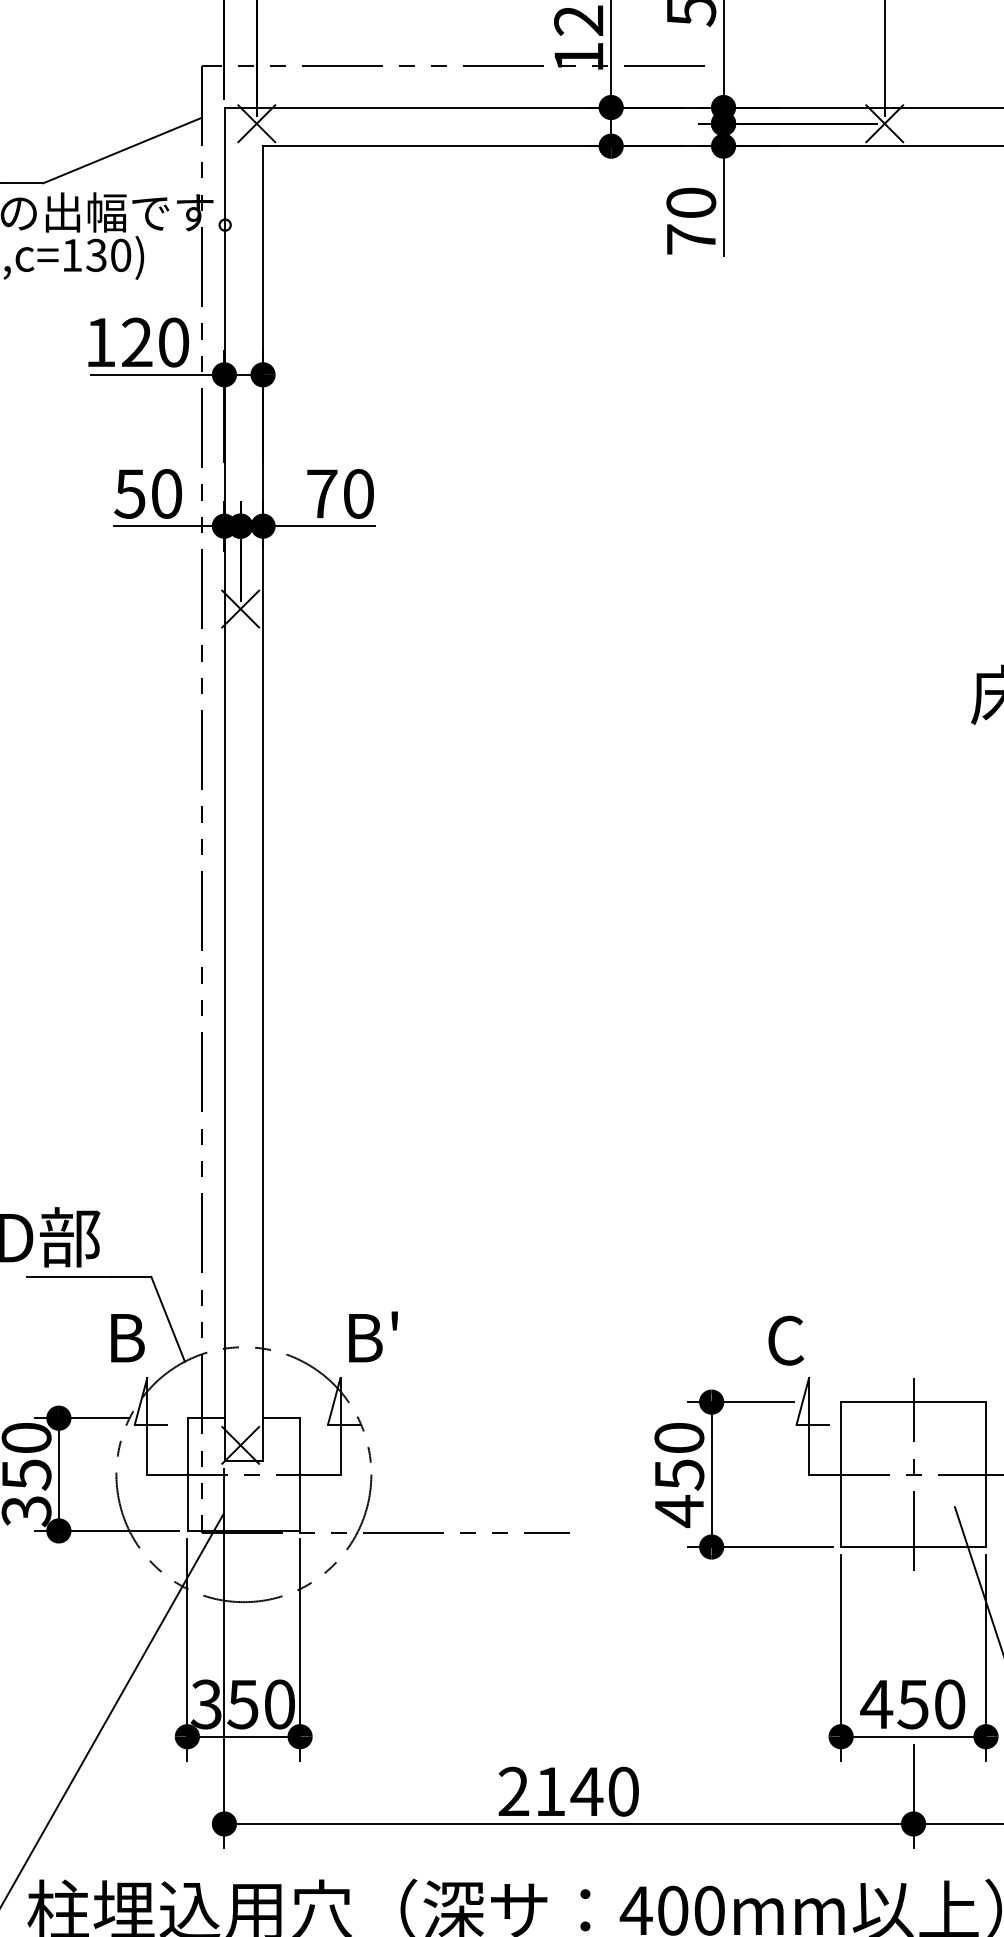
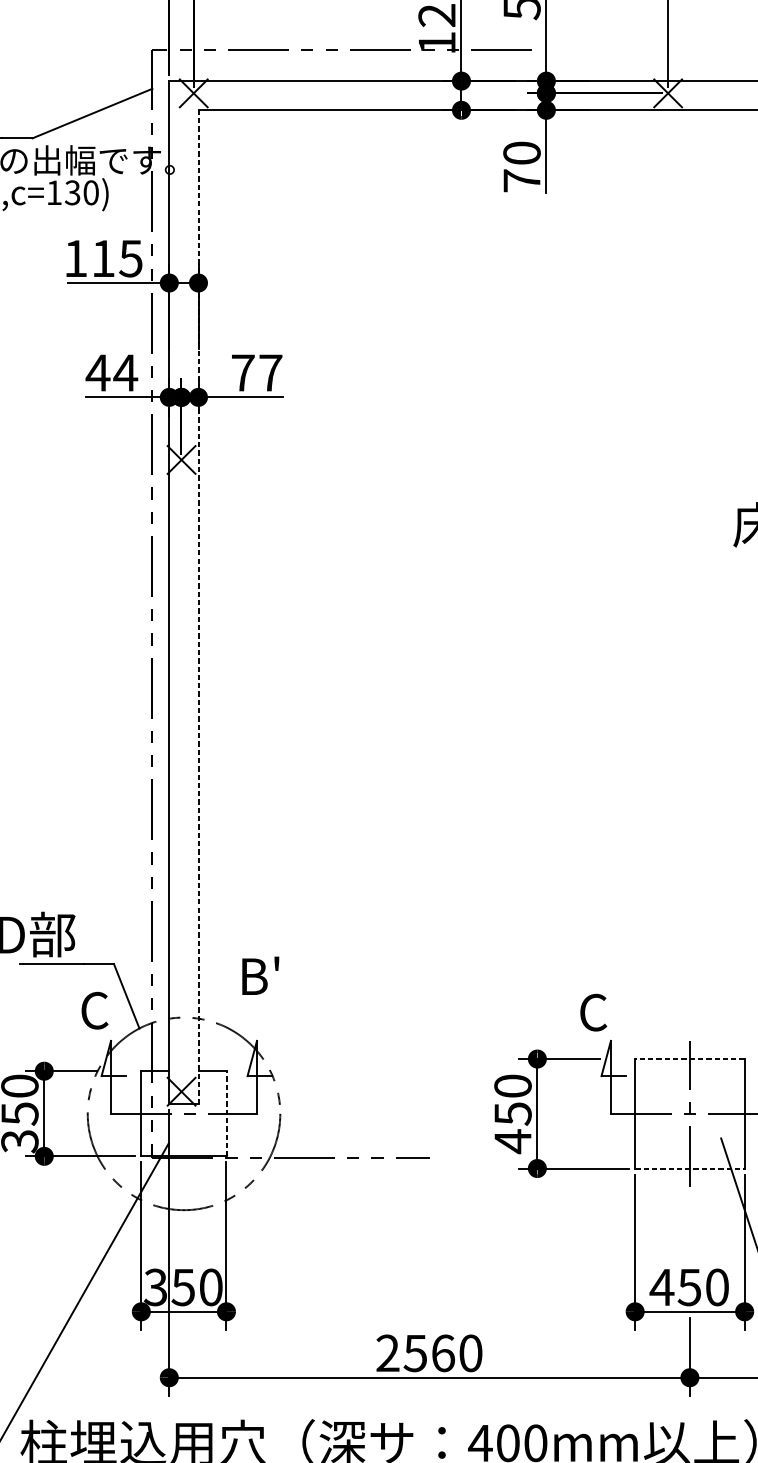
text: (155, 342) -> (117, 258), 120 -> 115
text: (148, 493) -> (111, 372), 50 -> 44
text: (359, 493) -> (271, 372), 70 -> 77
line: (263, 803) -> (198, 606), solid -> dashed
text: (373, 1336) -> (260, 975), moved
text: (126, 1338) -> (95, 1010), B -> C
line: (913, 1402) -> (689, 1059), solid -> dashed
line: (300, 1474) -> (226, 1113), solid -> dashed
line: (914, 1547) -> (690, 1168), solid -> dashed
text: (568, 1791) -> (429, 1353), 2140 -> 2560

